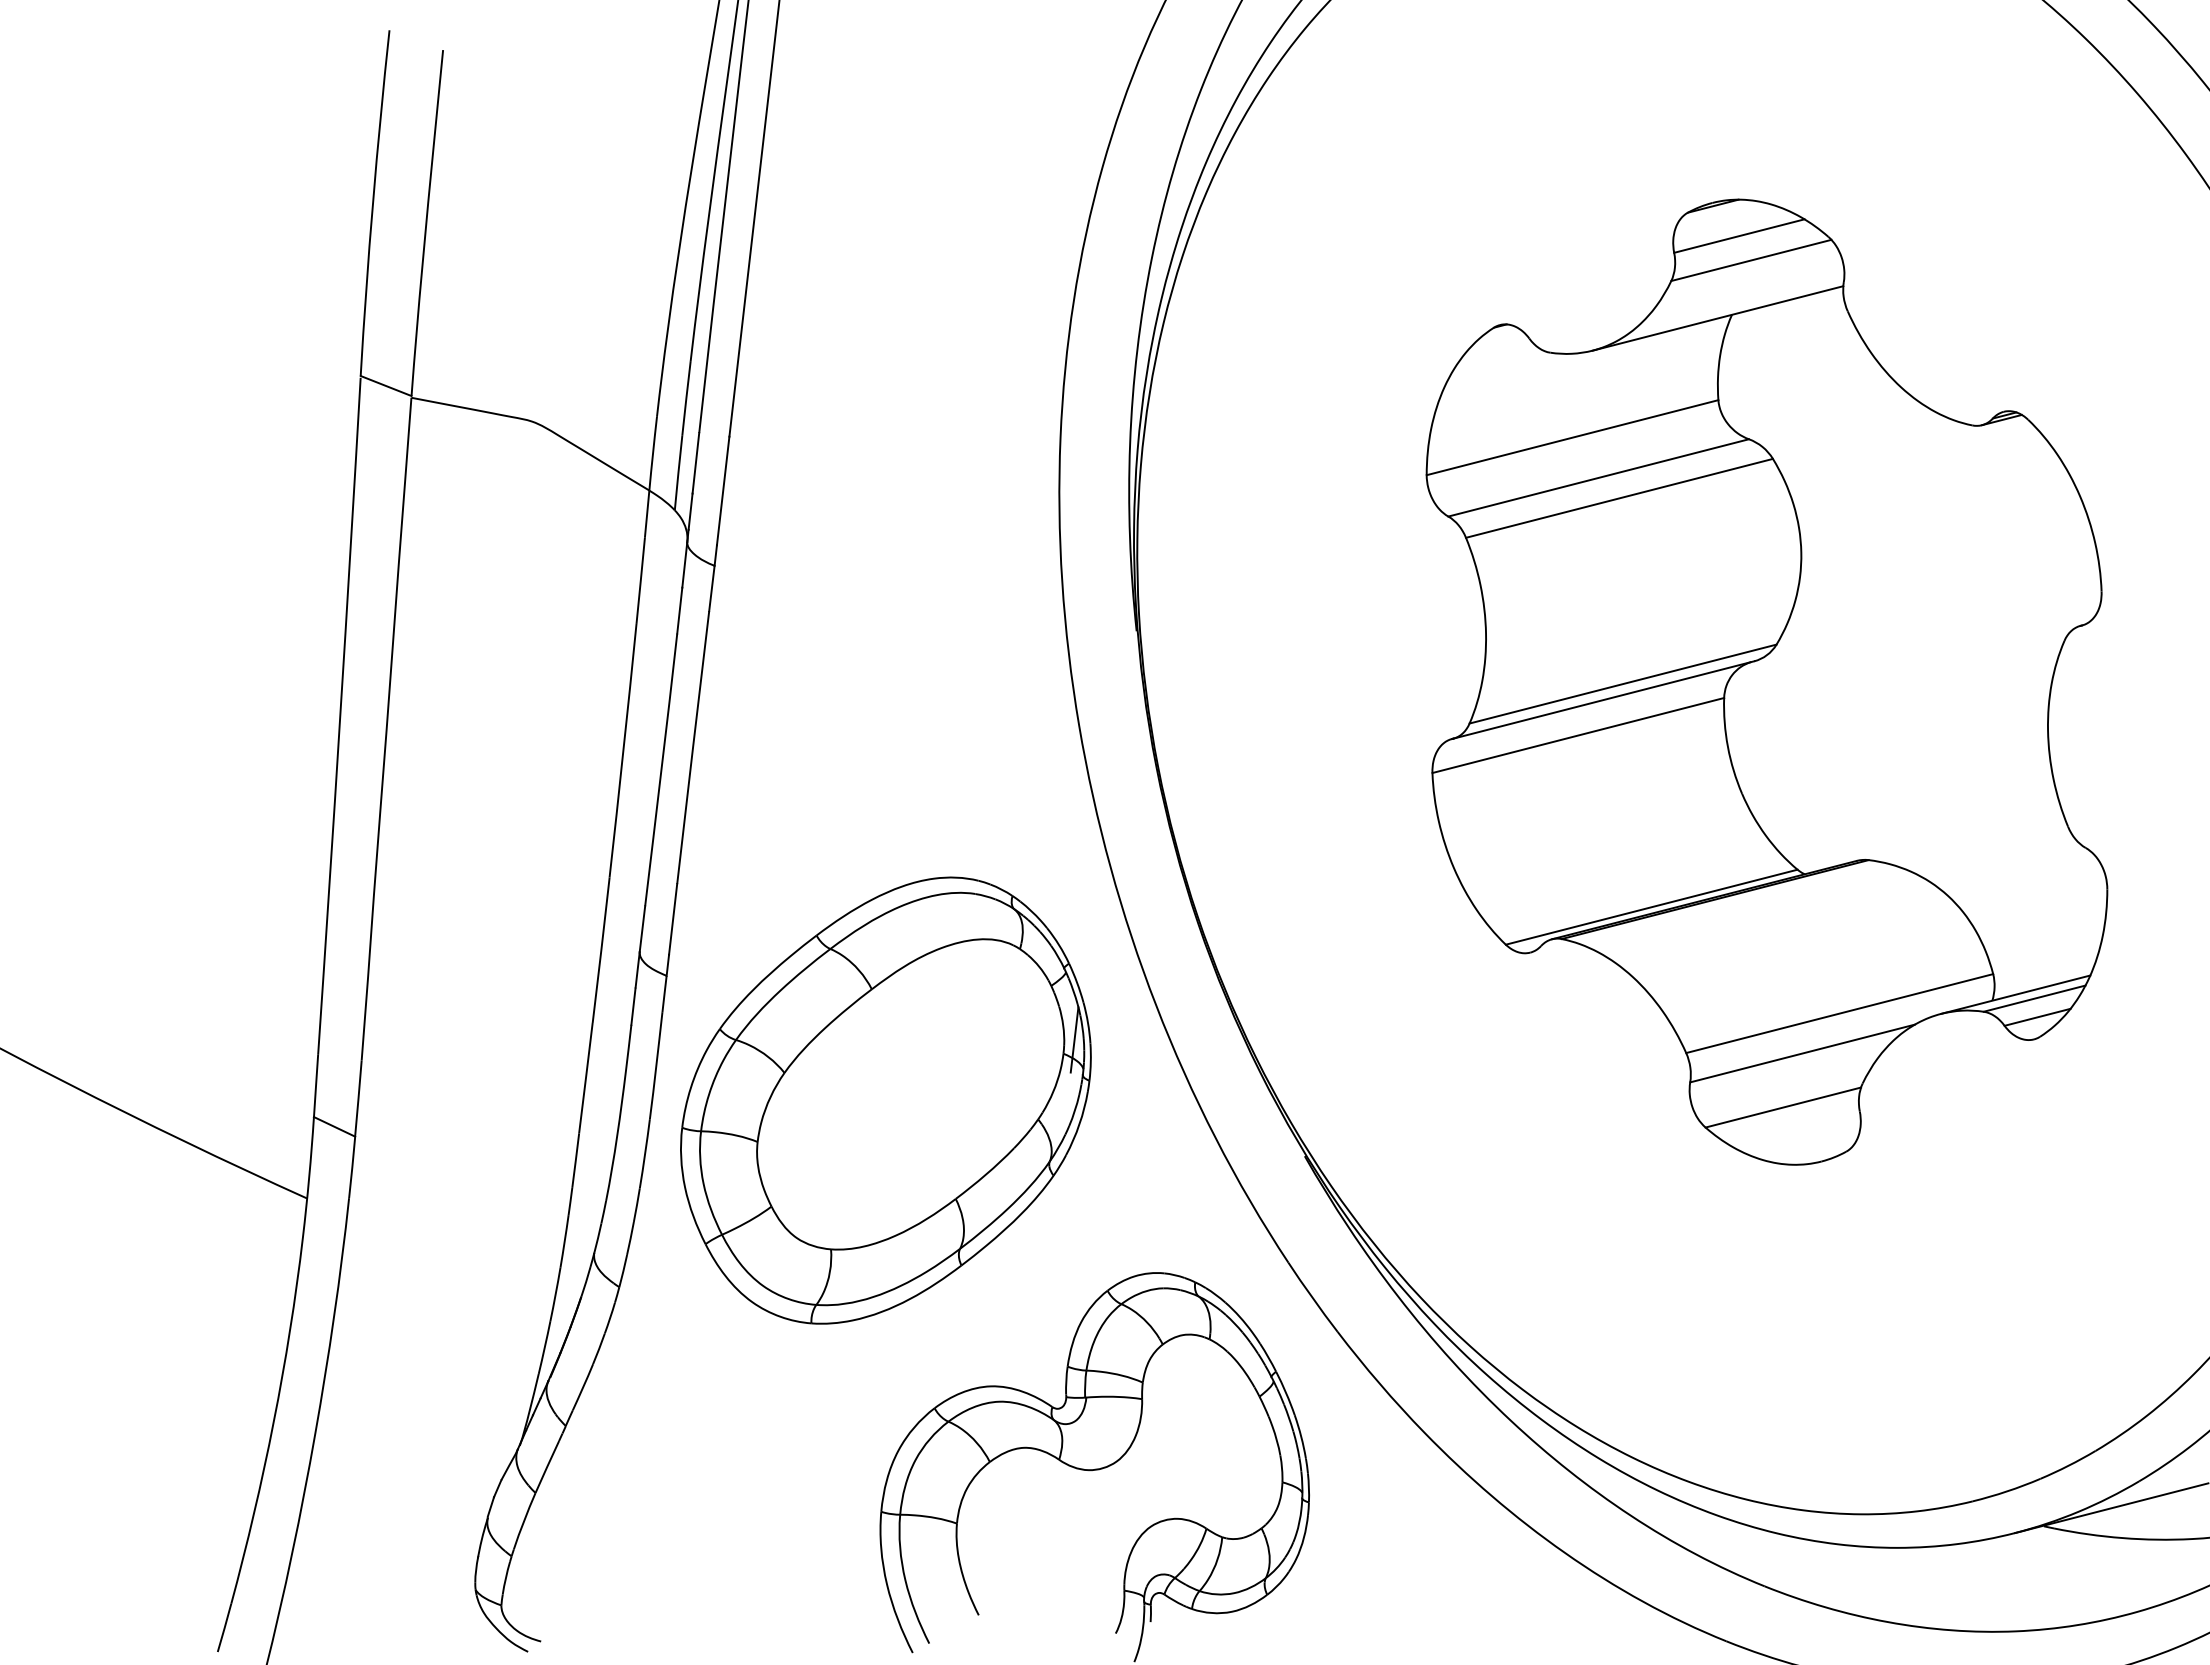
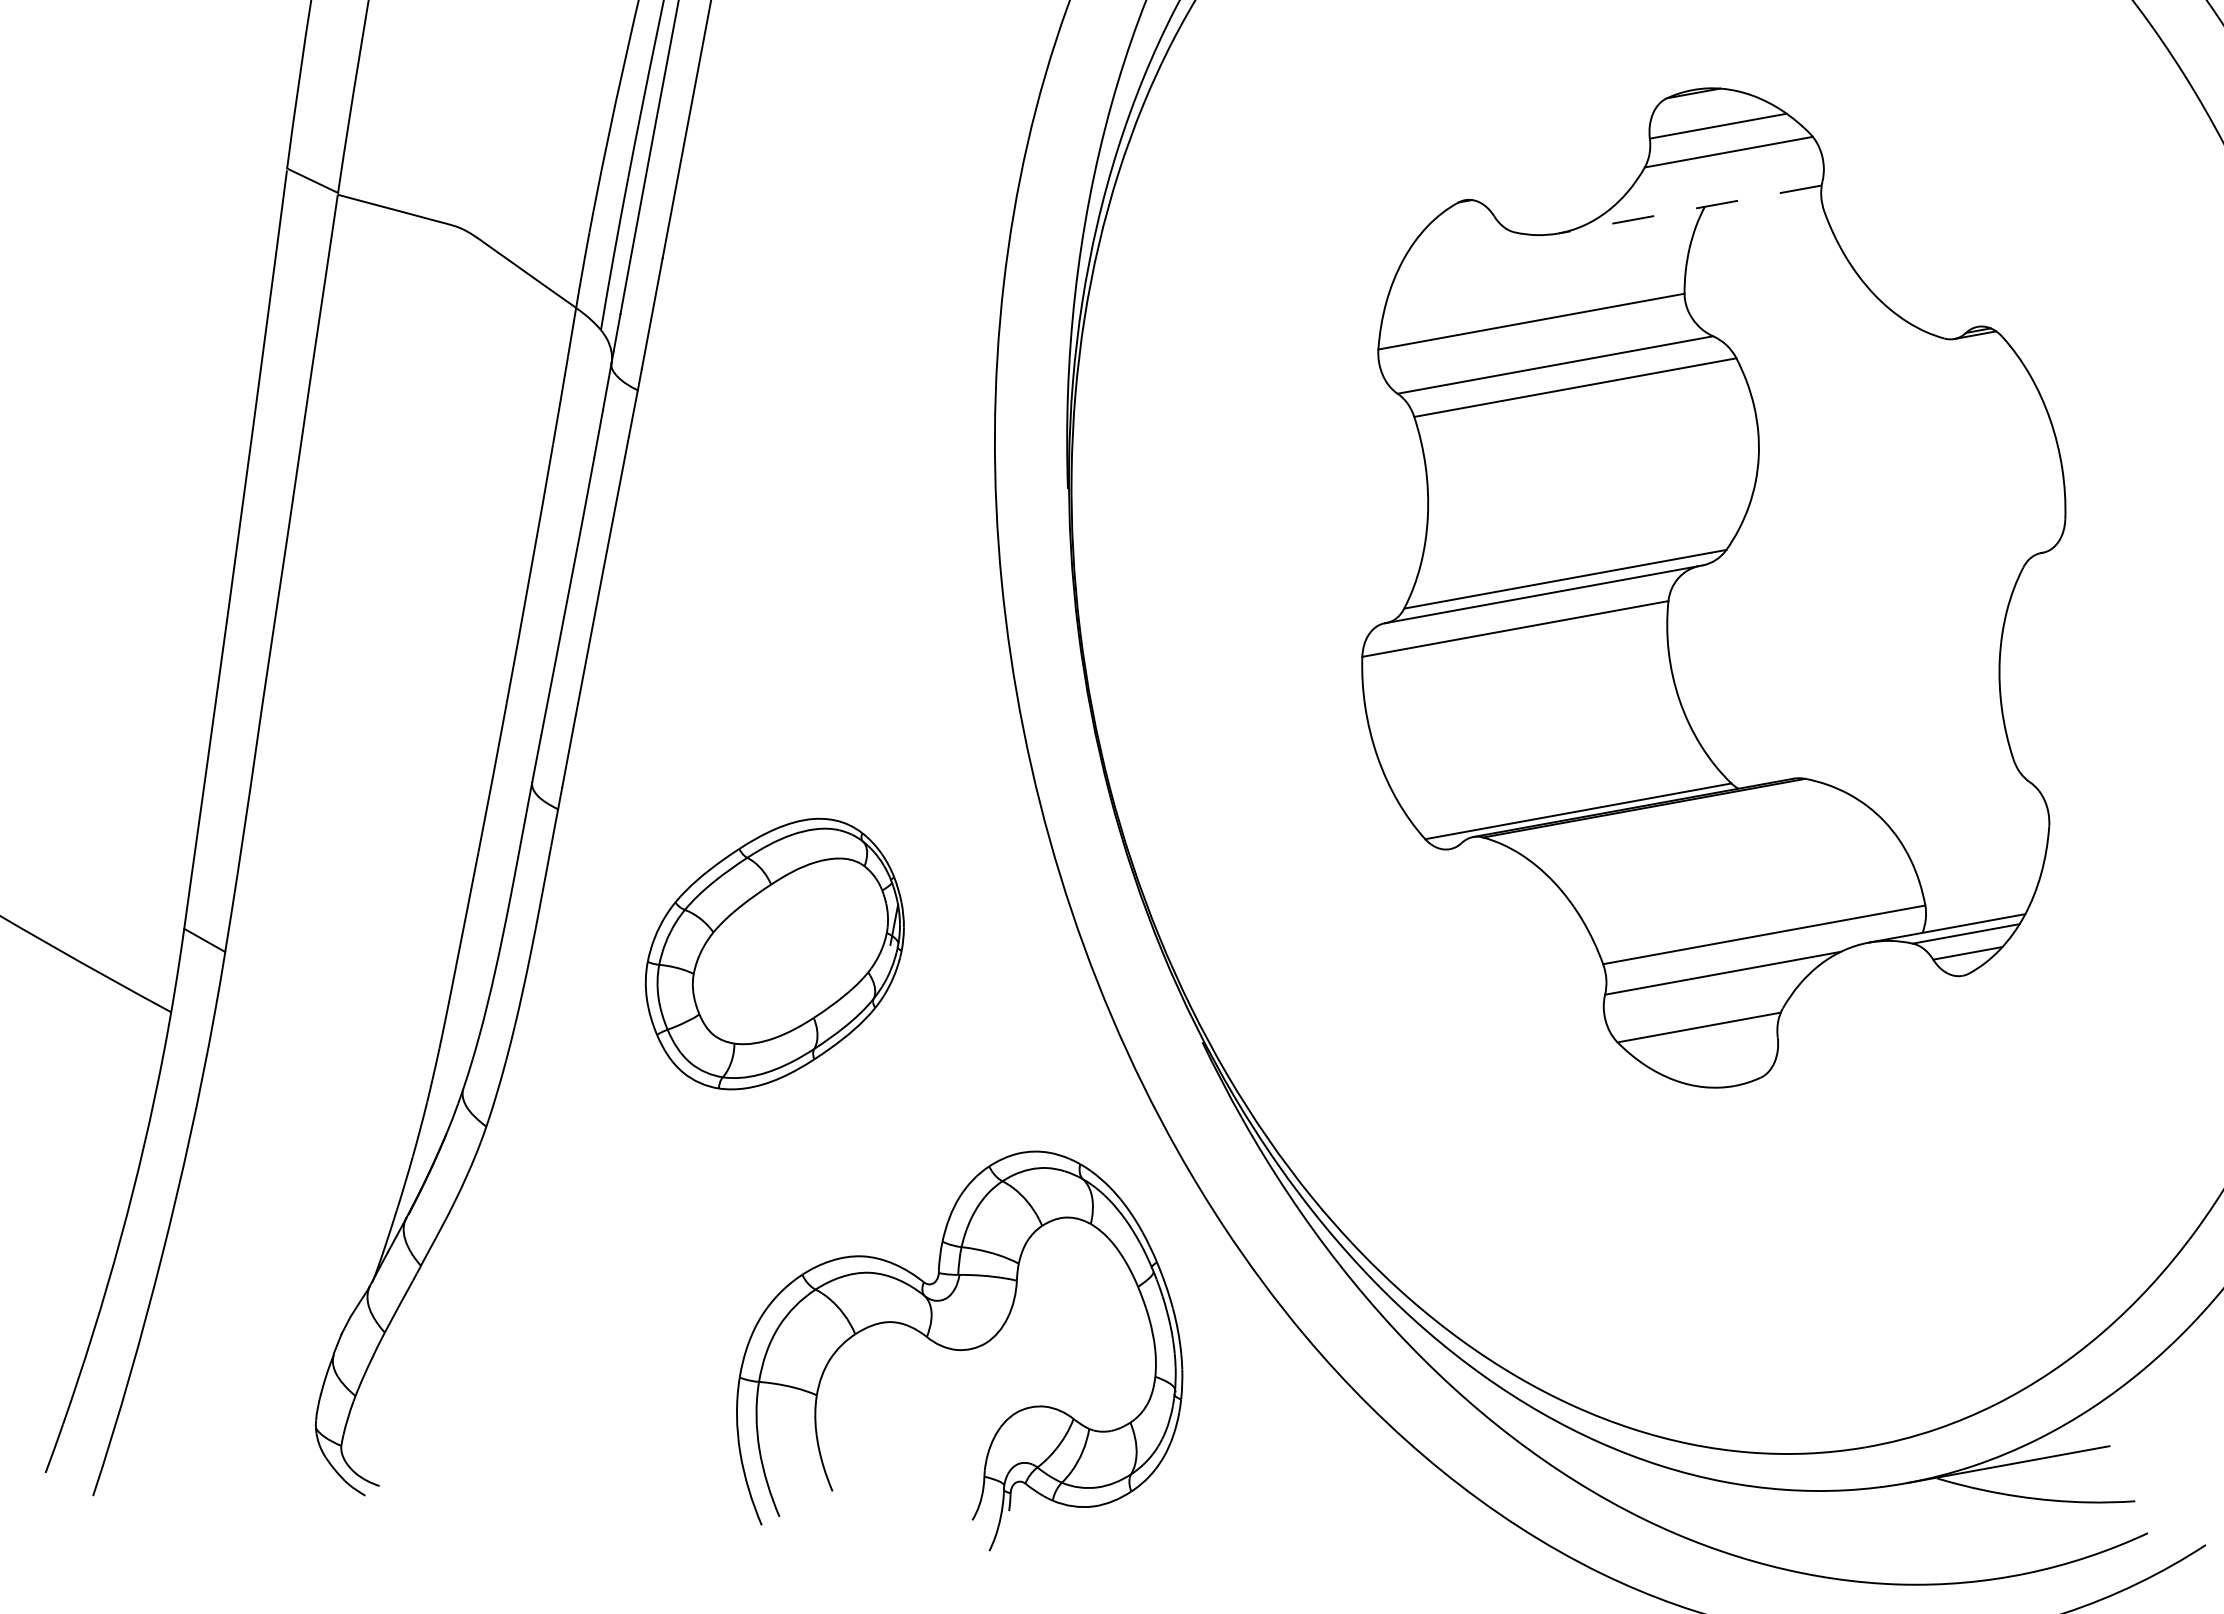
line: (1717, 318) -> (1689, 209), solid -> dashed
part: (885, 1100) -> (774, 953), size x0.6

